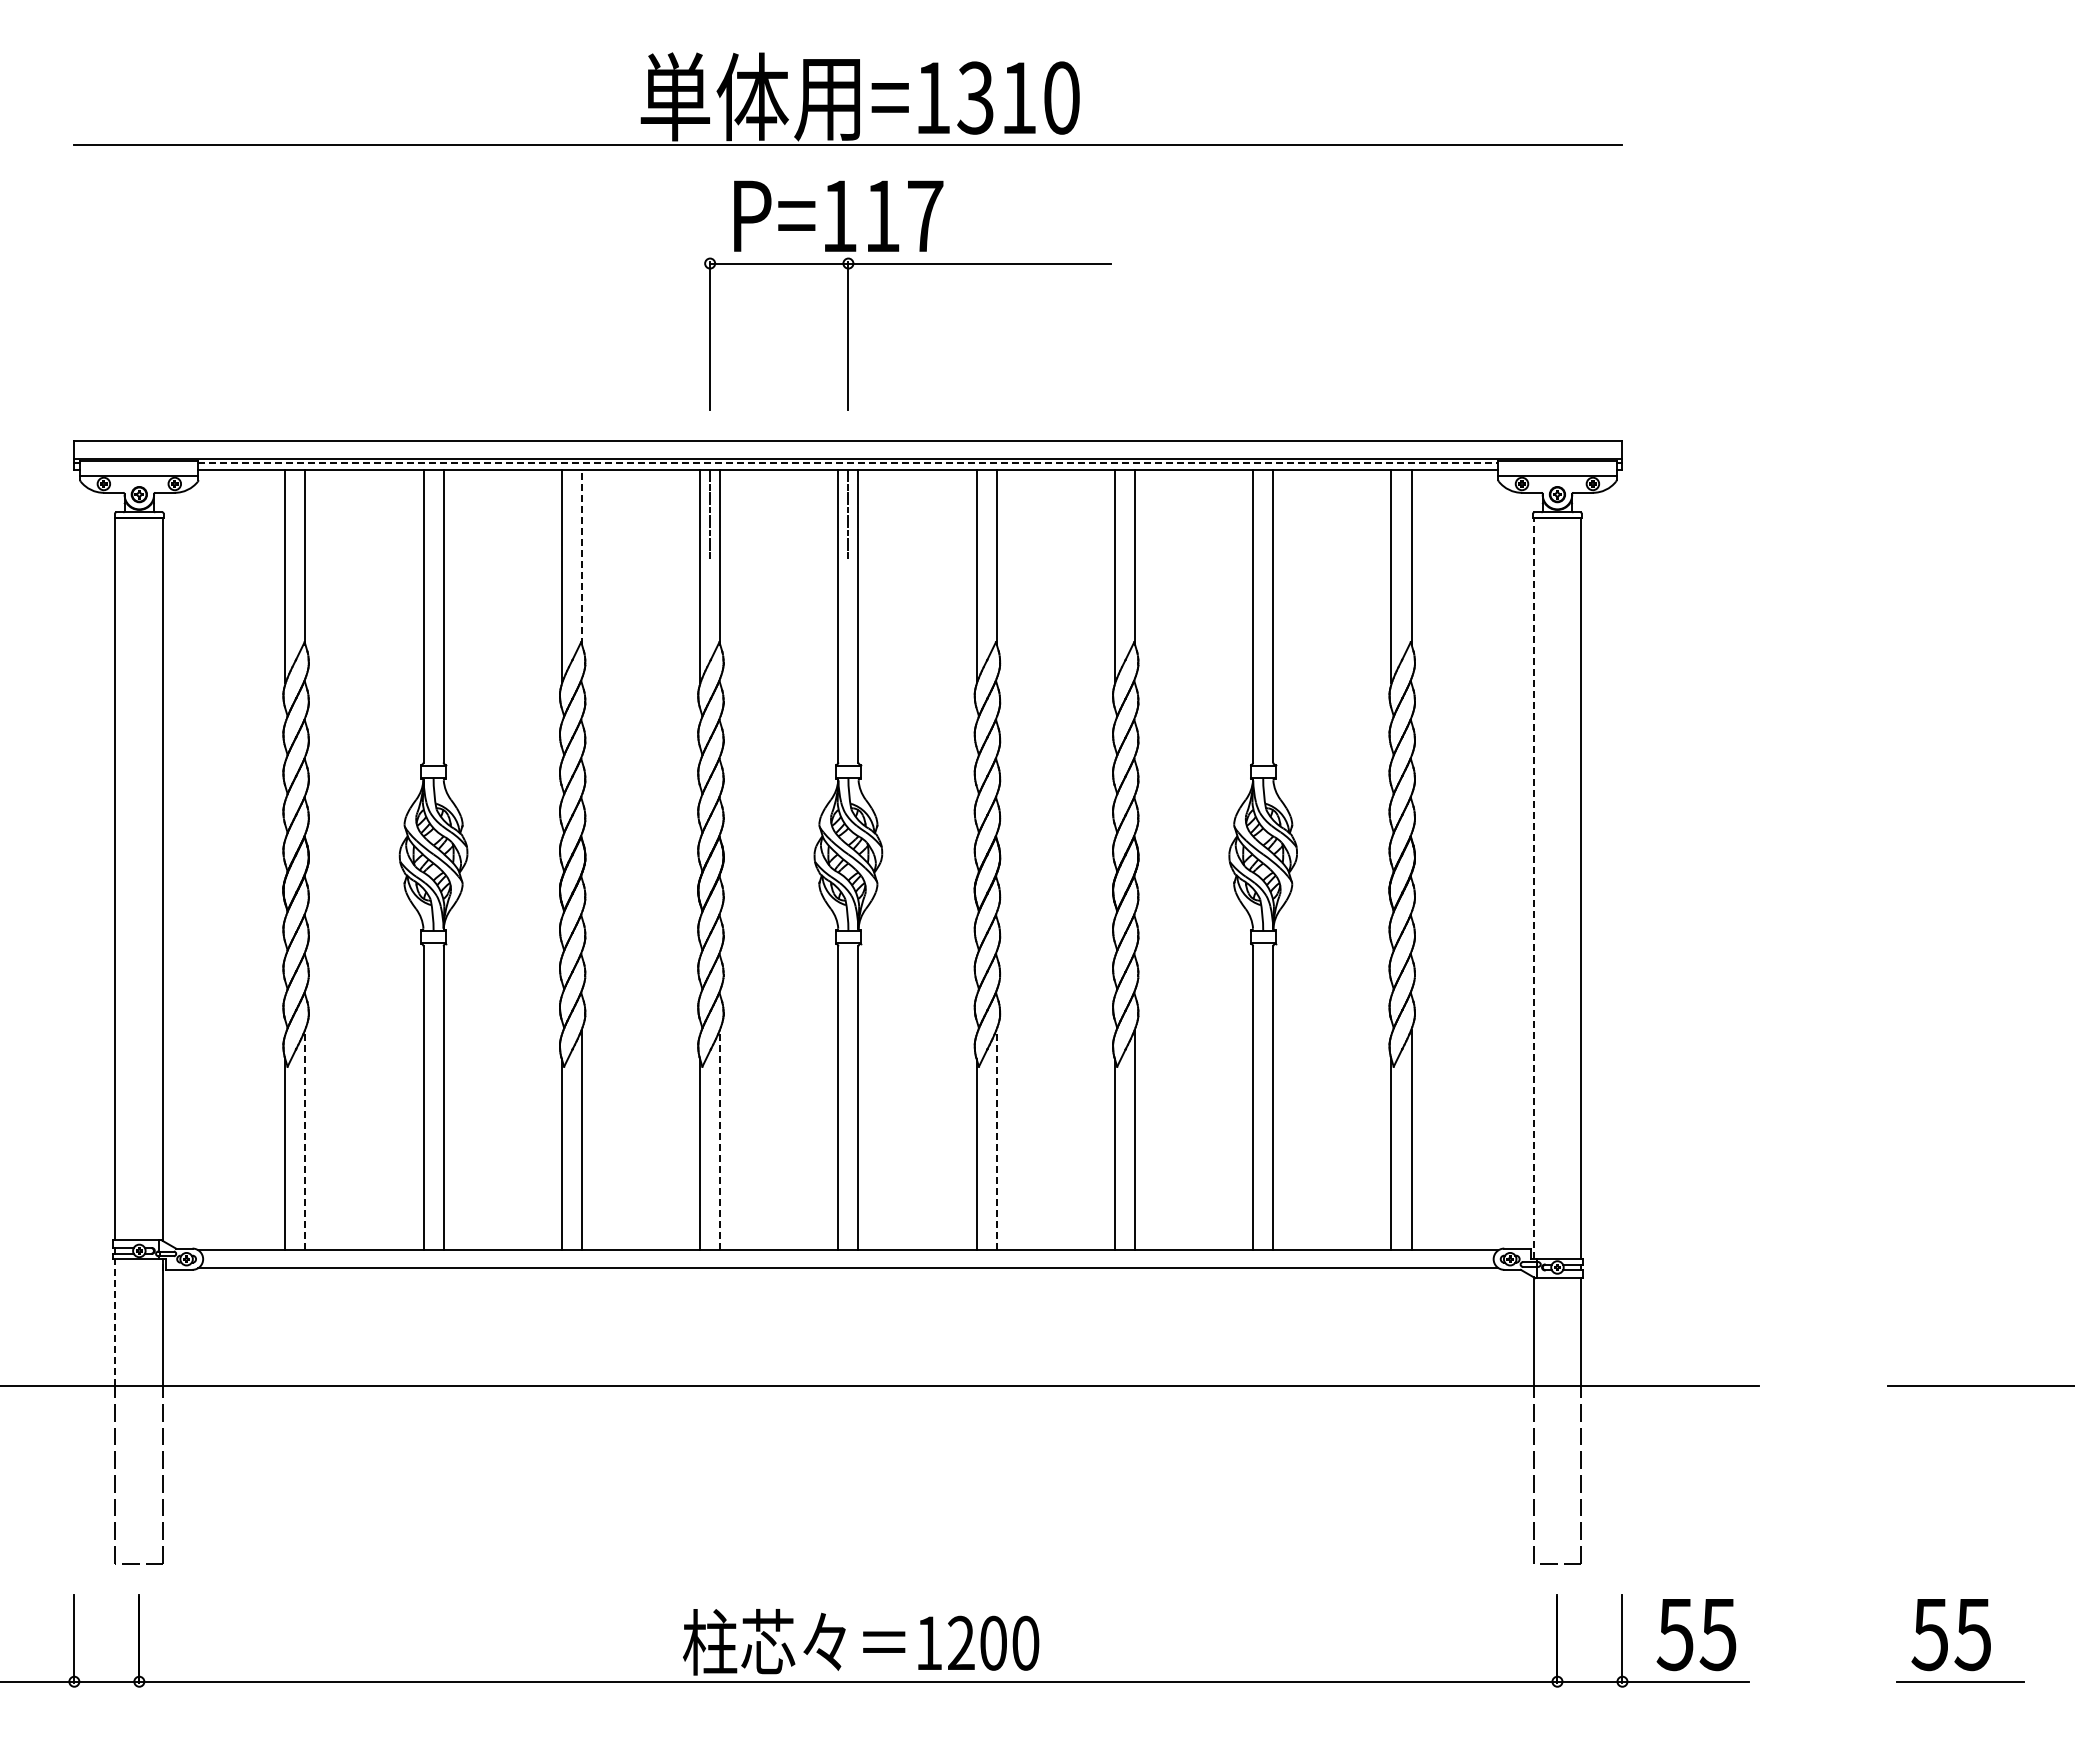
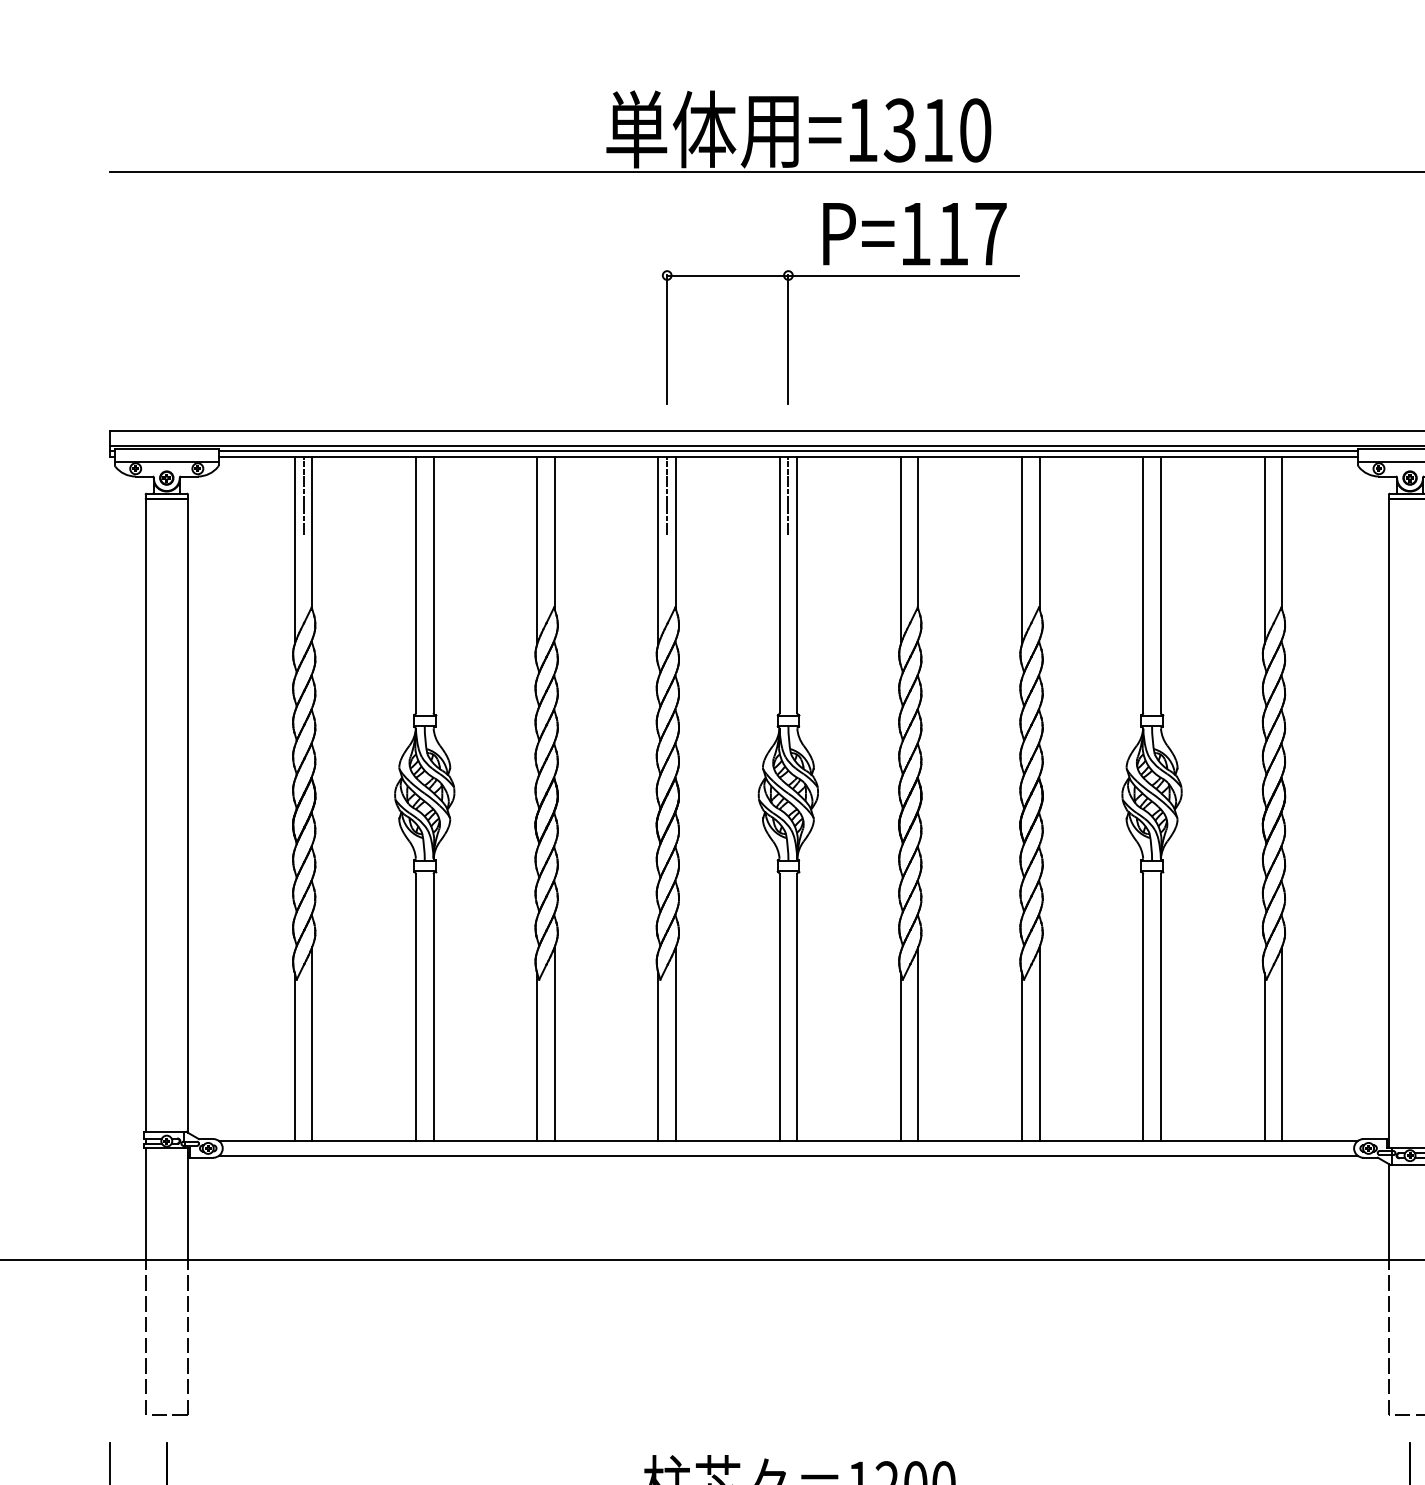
text: (838, 215) -> (914, 233), moved
line: (848, 463) -> (788, 450), dashed -> solid
line: (295, 514) -> (303, 495), added
line: (581, 556) -> (554, 532), dashed -> solid
line: (1533, 888) -> (1389, 823), dashed -> solid
line: (305, 1139) -> (312, 1043), dashed -> solid
line: (720, 1139) -> (676, 1043), dashed -> solid
line: (996, 1139) -> (918, 1043), dashed -> solid
line: (115, 1322) -> (145, 1203), dashed -> solid

